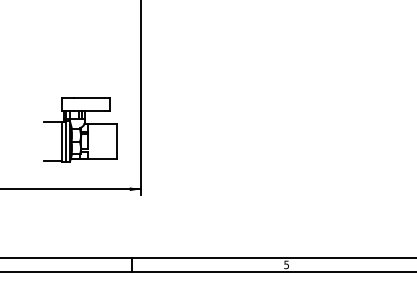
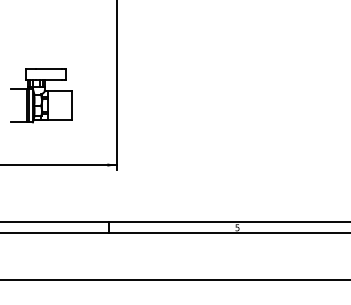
part: (80, 129) -> (41, 95), moved

